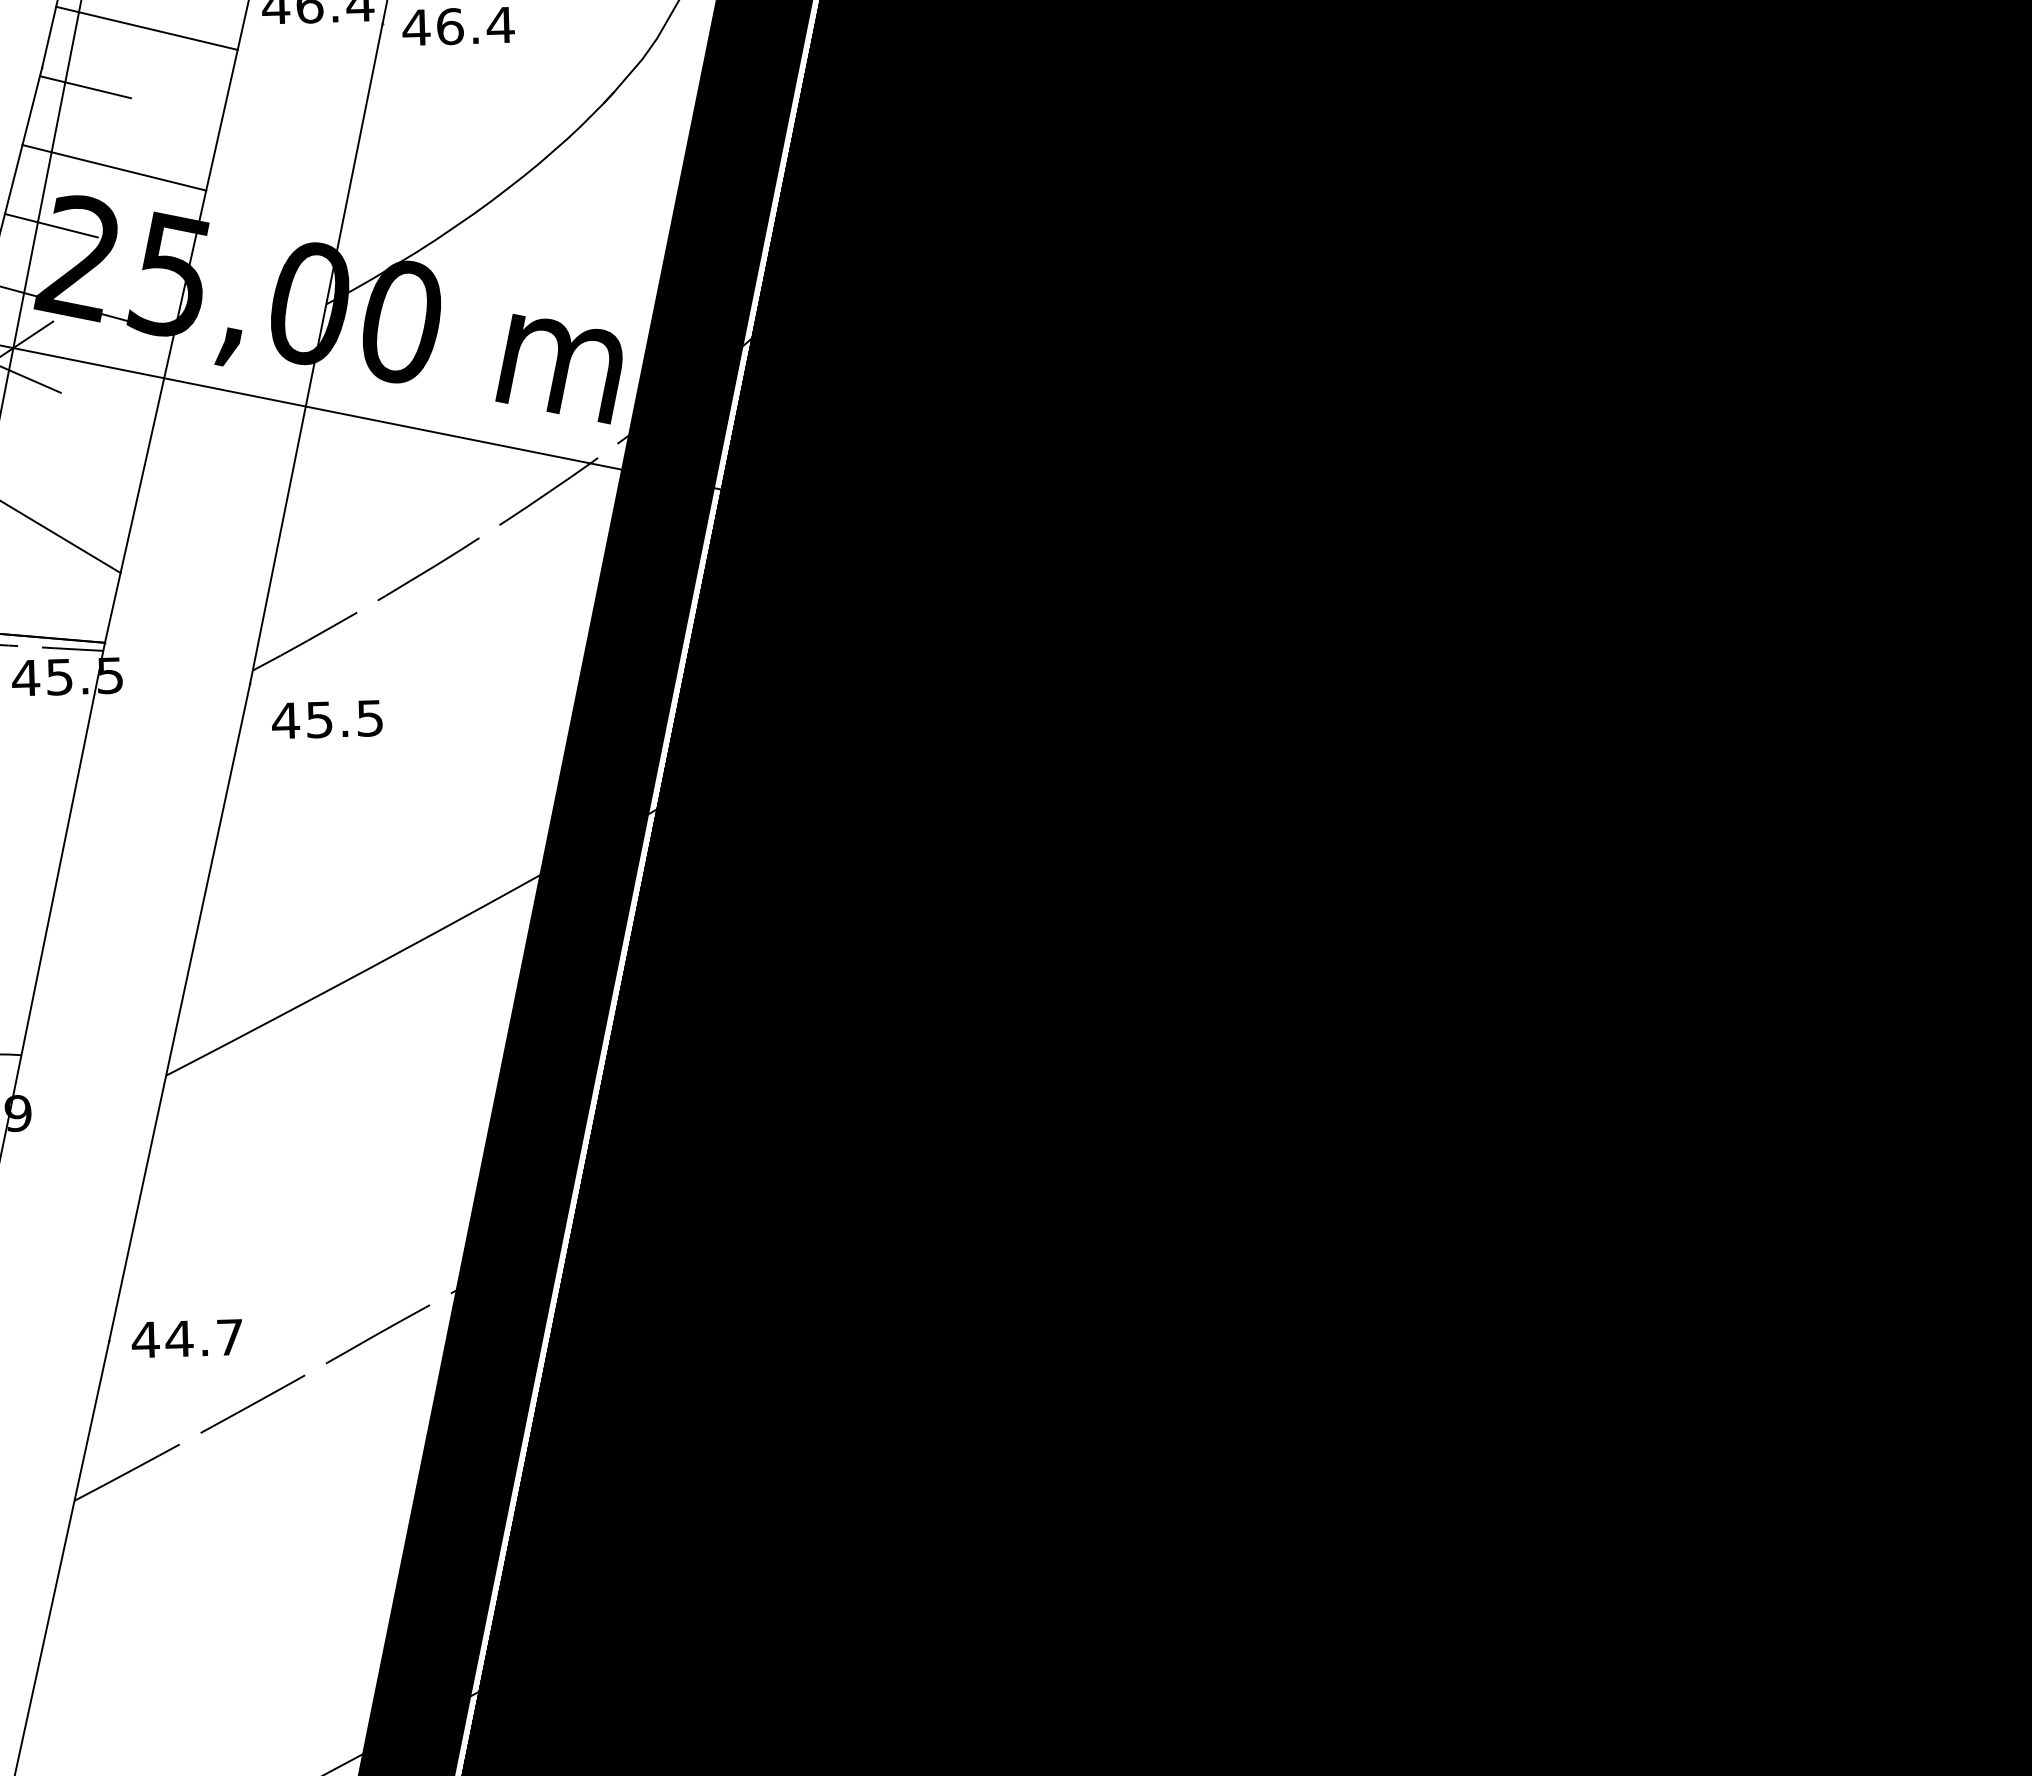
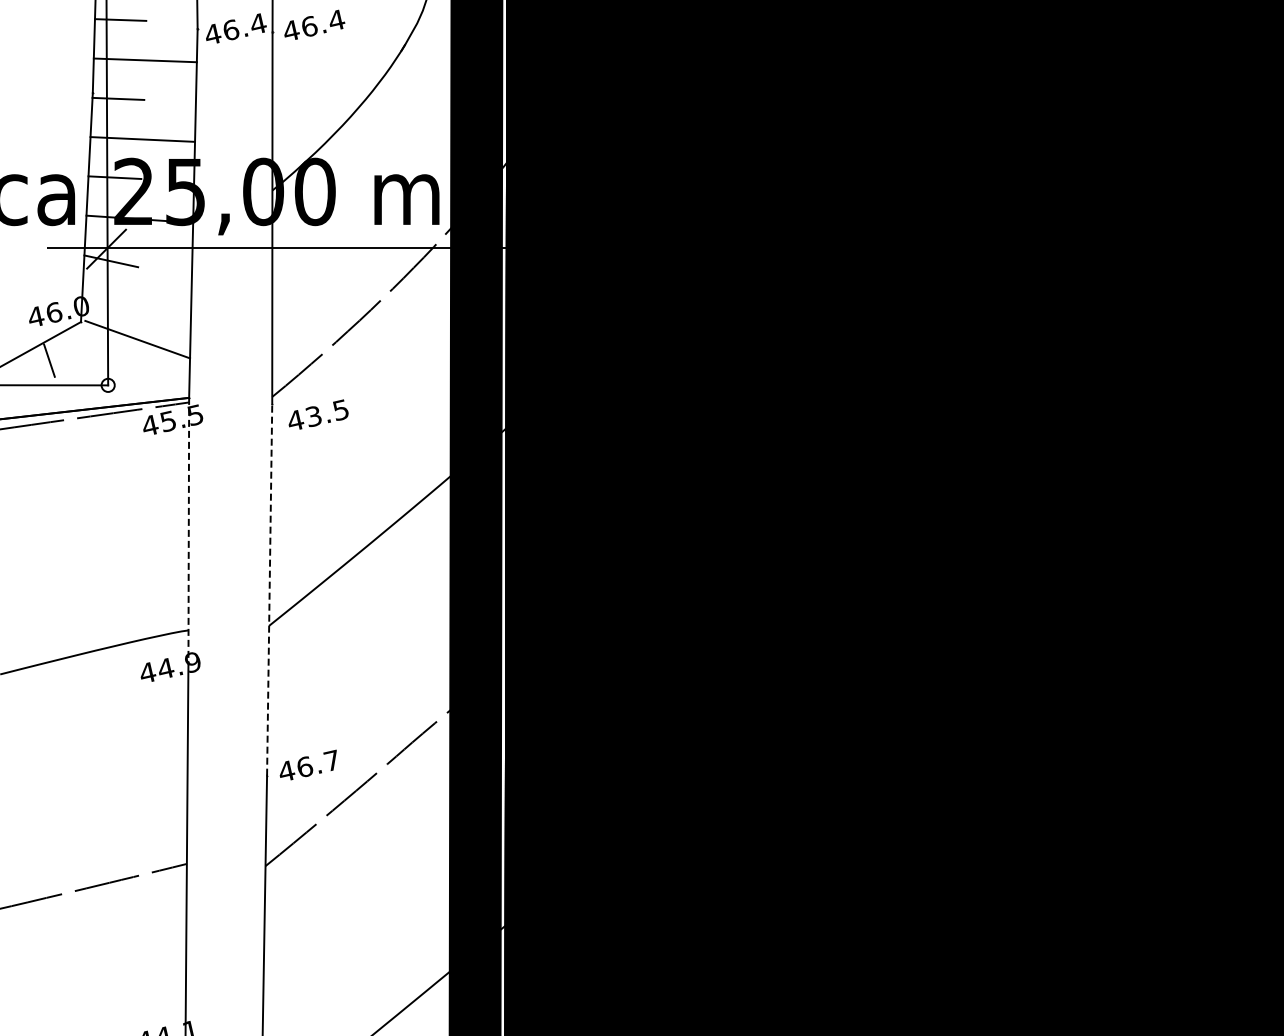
text: (319, 716) -> (313, 414), 45.5 -> 43.5
line: (56, 877) -> (188, 530), solid -> dashed
line: (179, 1013) -> (269, 590), solid -> dashed
text: (180, 1338) -> (305, 766), 44.7 -> 46.7

